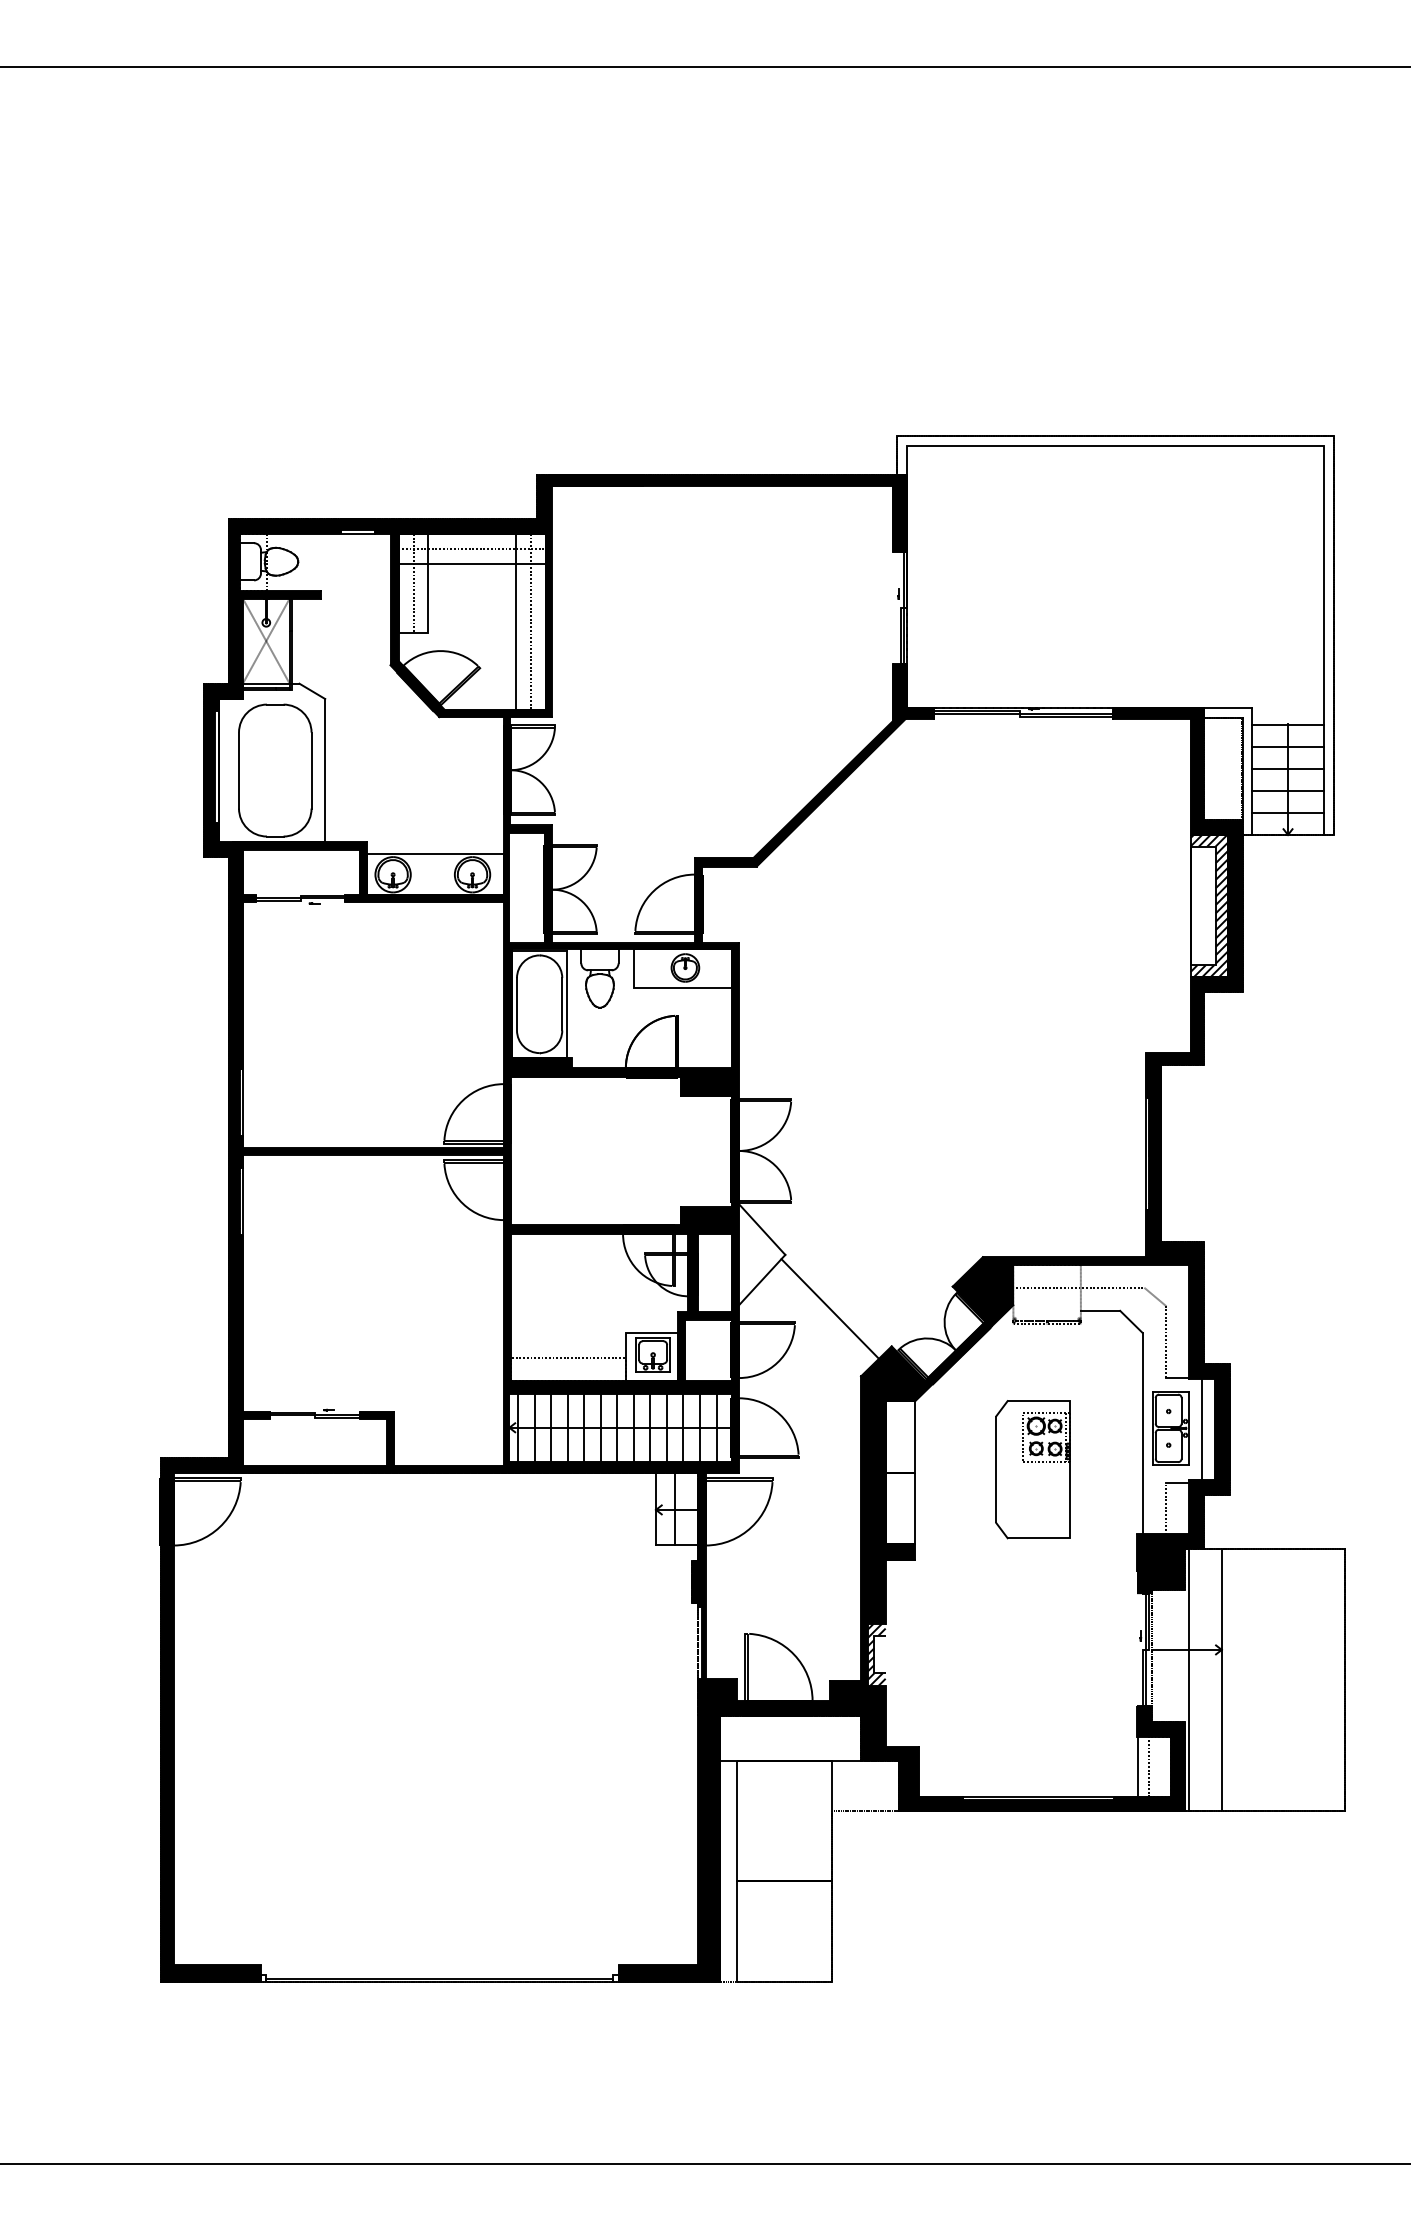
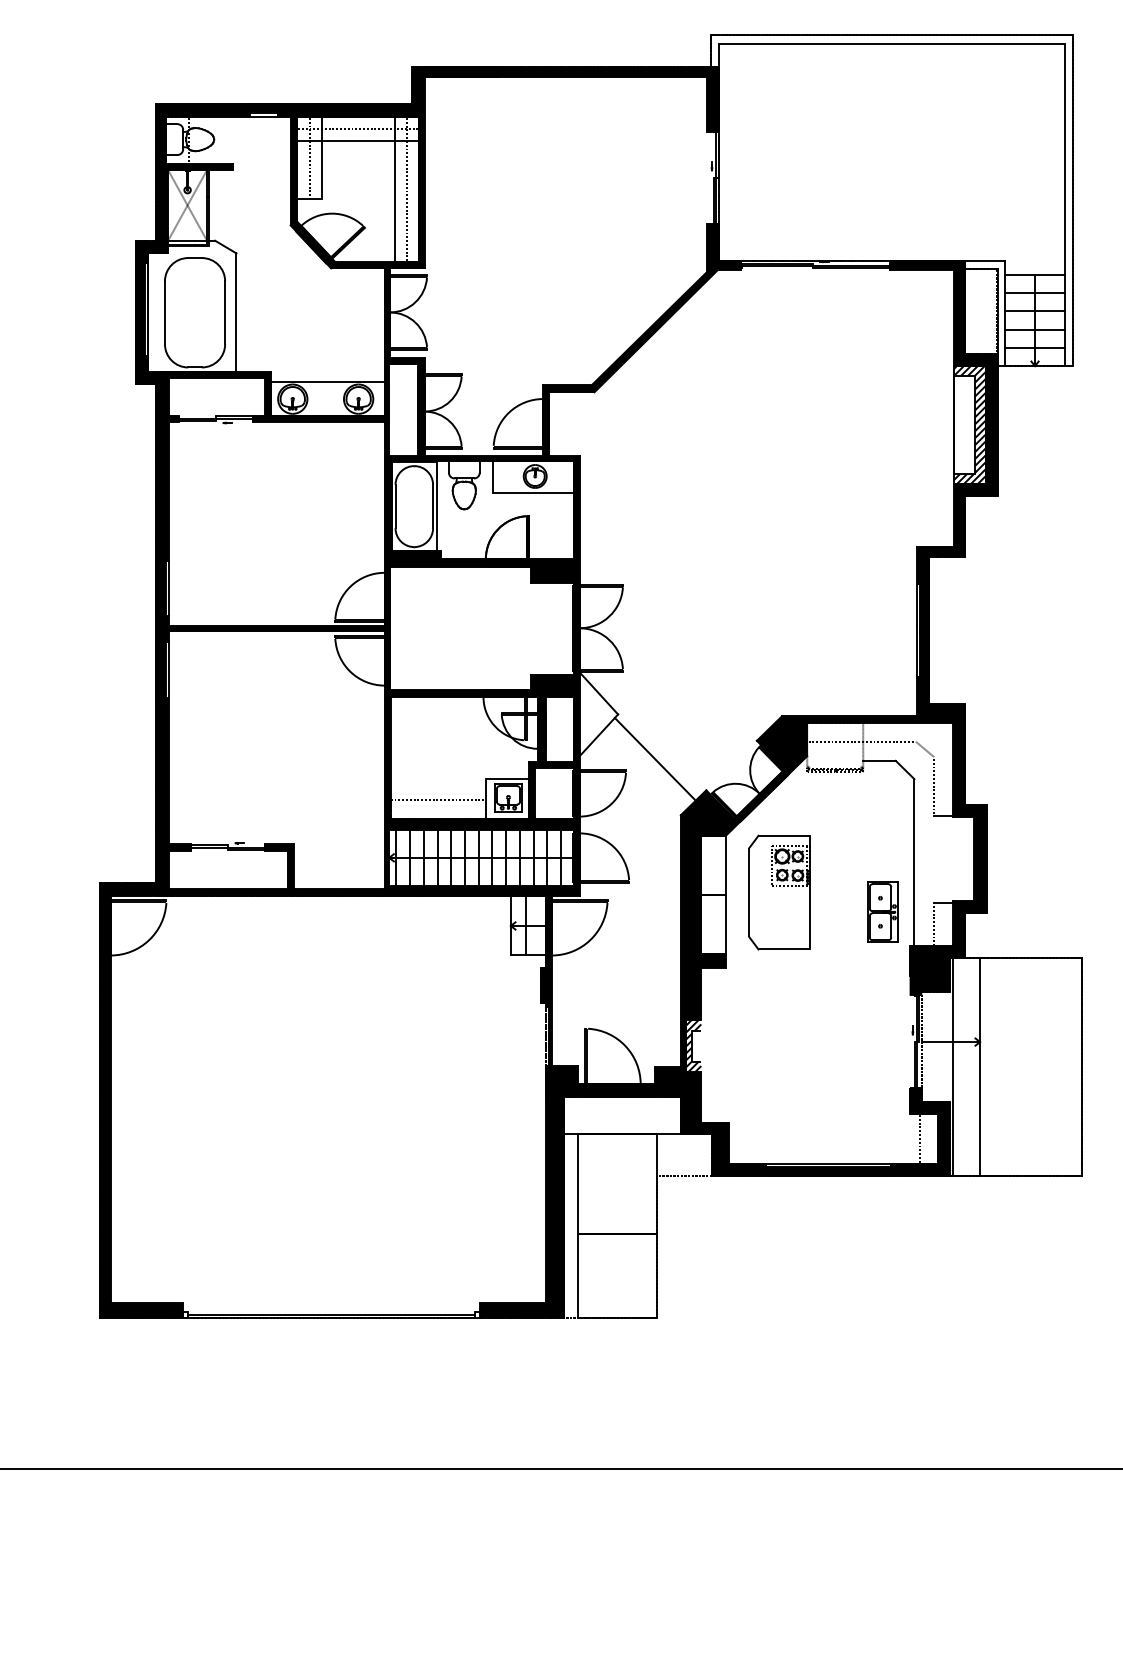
part: (1170, 1428) -> (881, 912), moved
line: (1201, 1428) -> (963, 858), removed
part: (1032, 1469) -> (779, 892), moved
line: (1138, 1766) -> (911, 1138), removed

